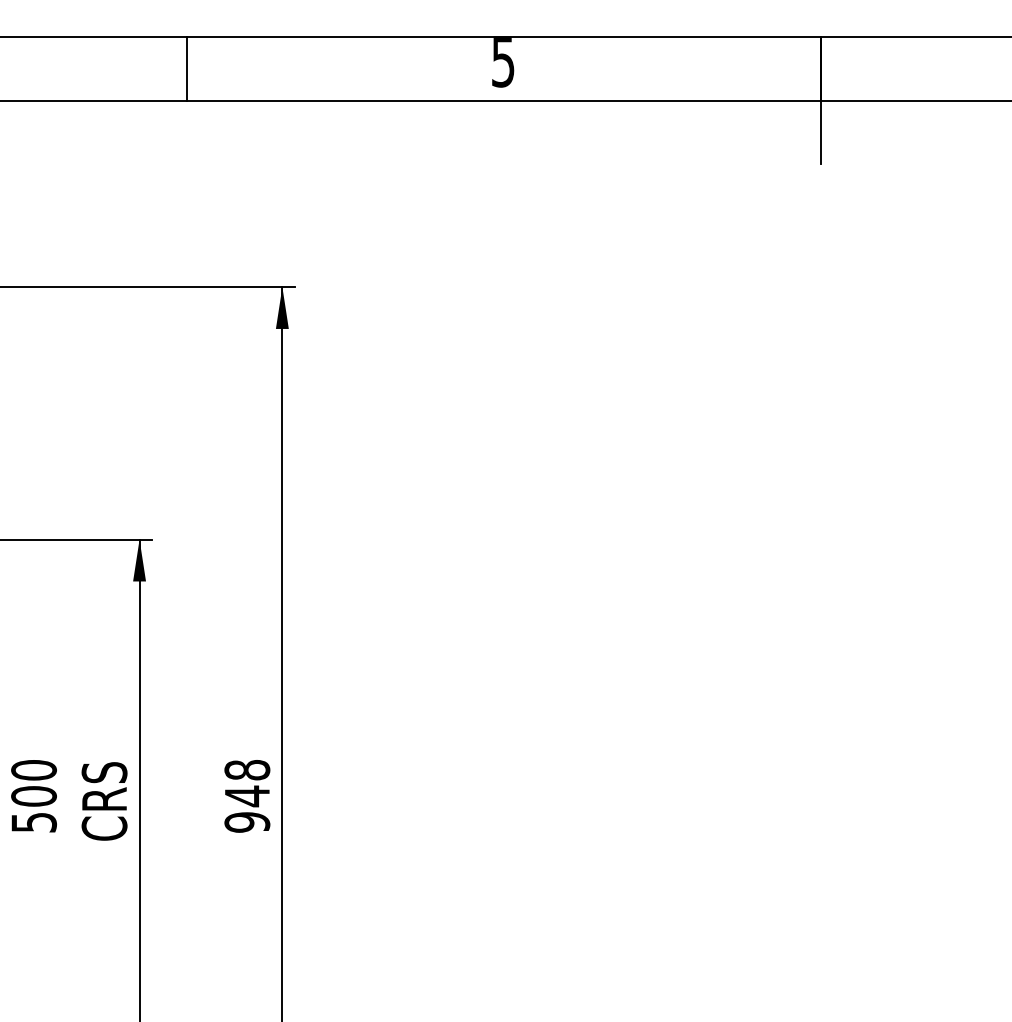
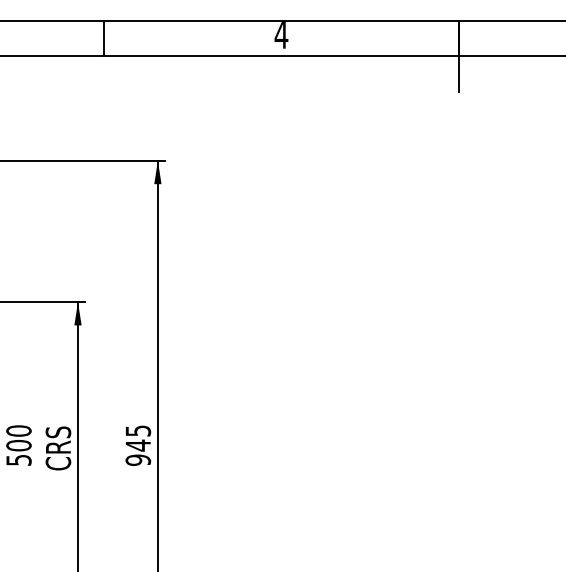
text: (503, 63) -> (281, 35), 5 -> 4
text: (247, 769) -> (138, 430), 948 -> 945

